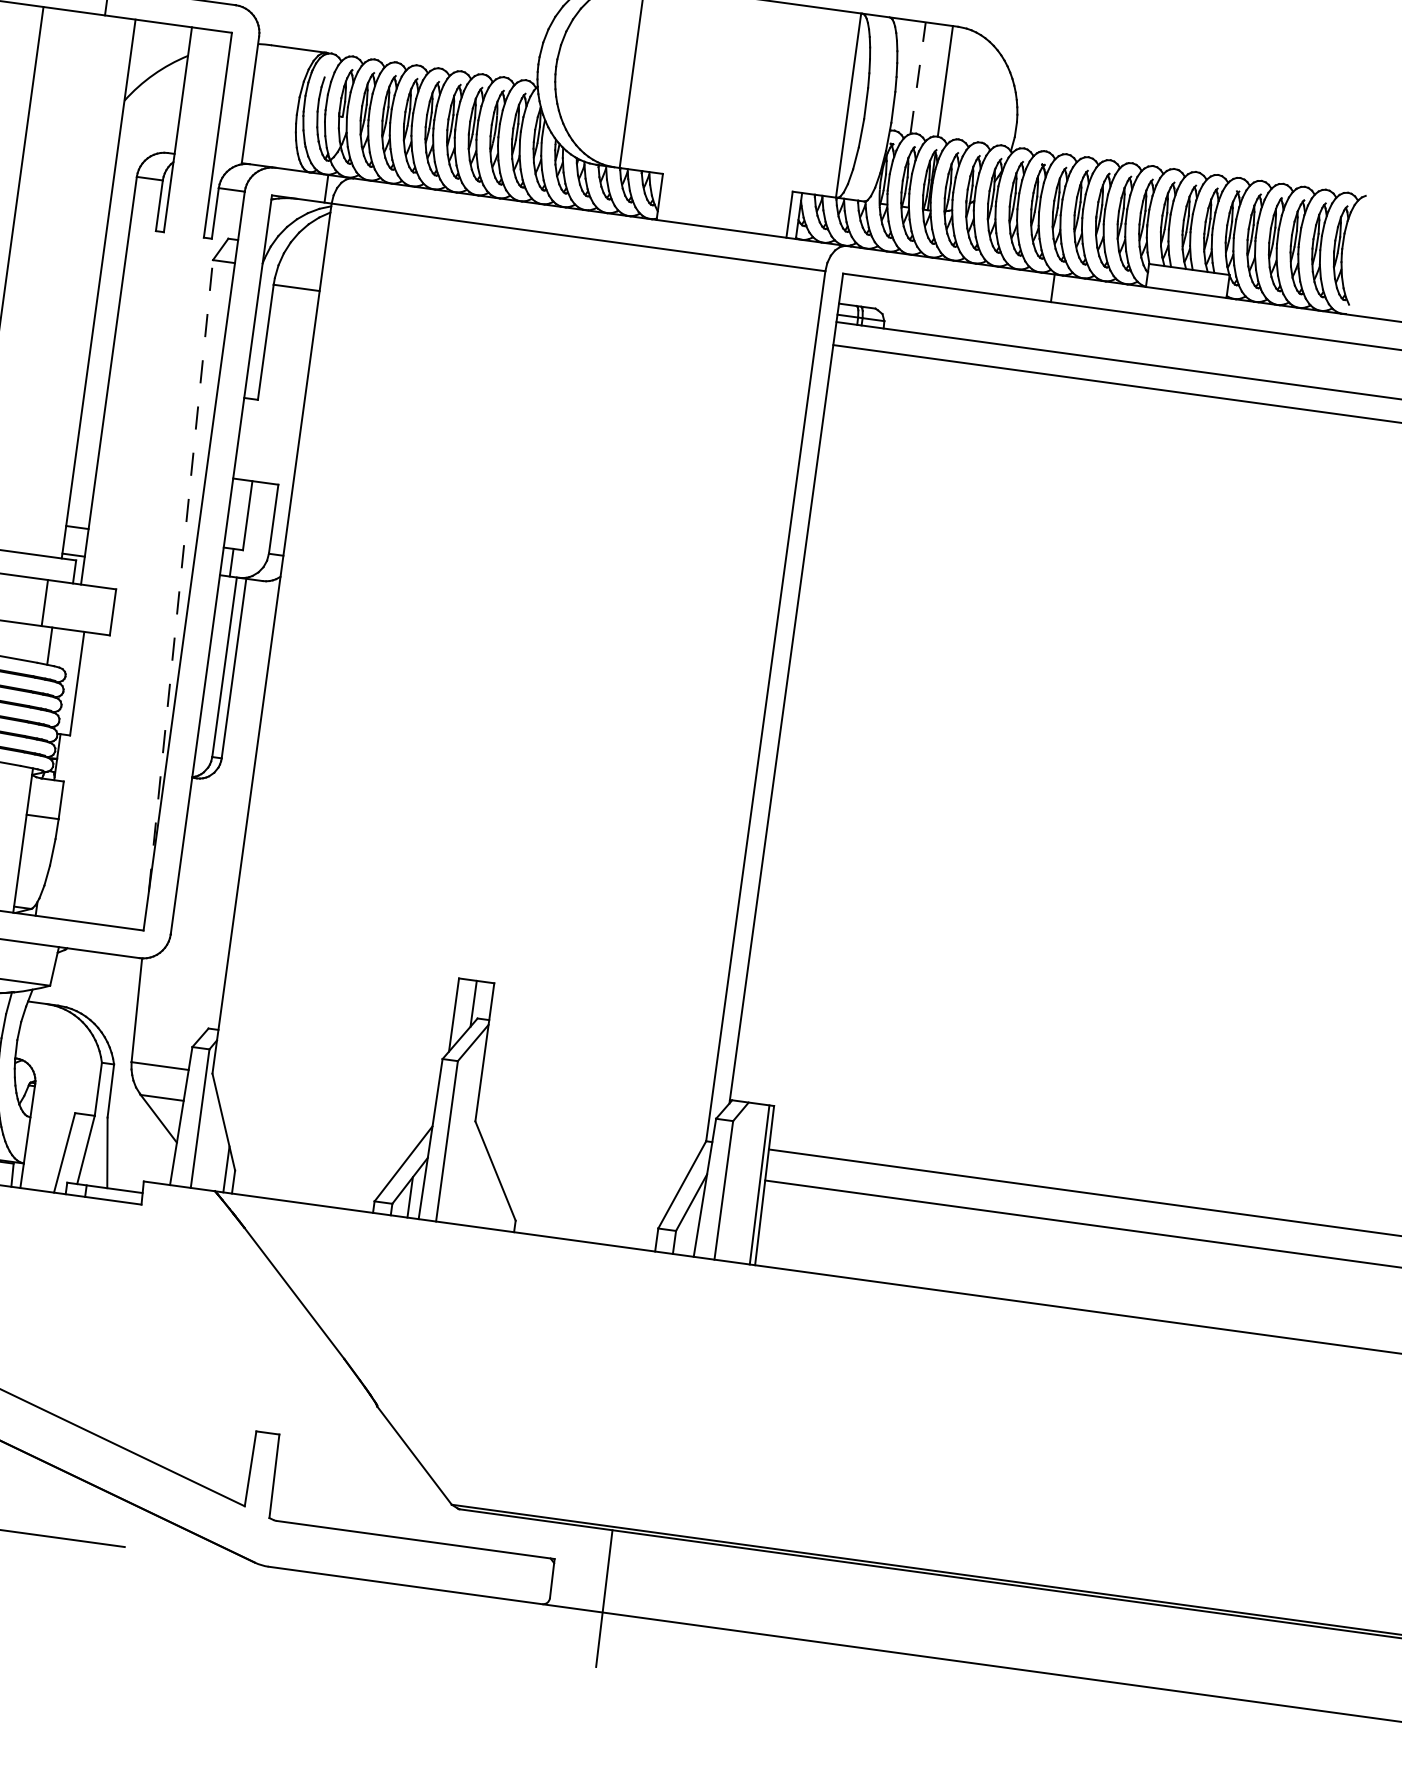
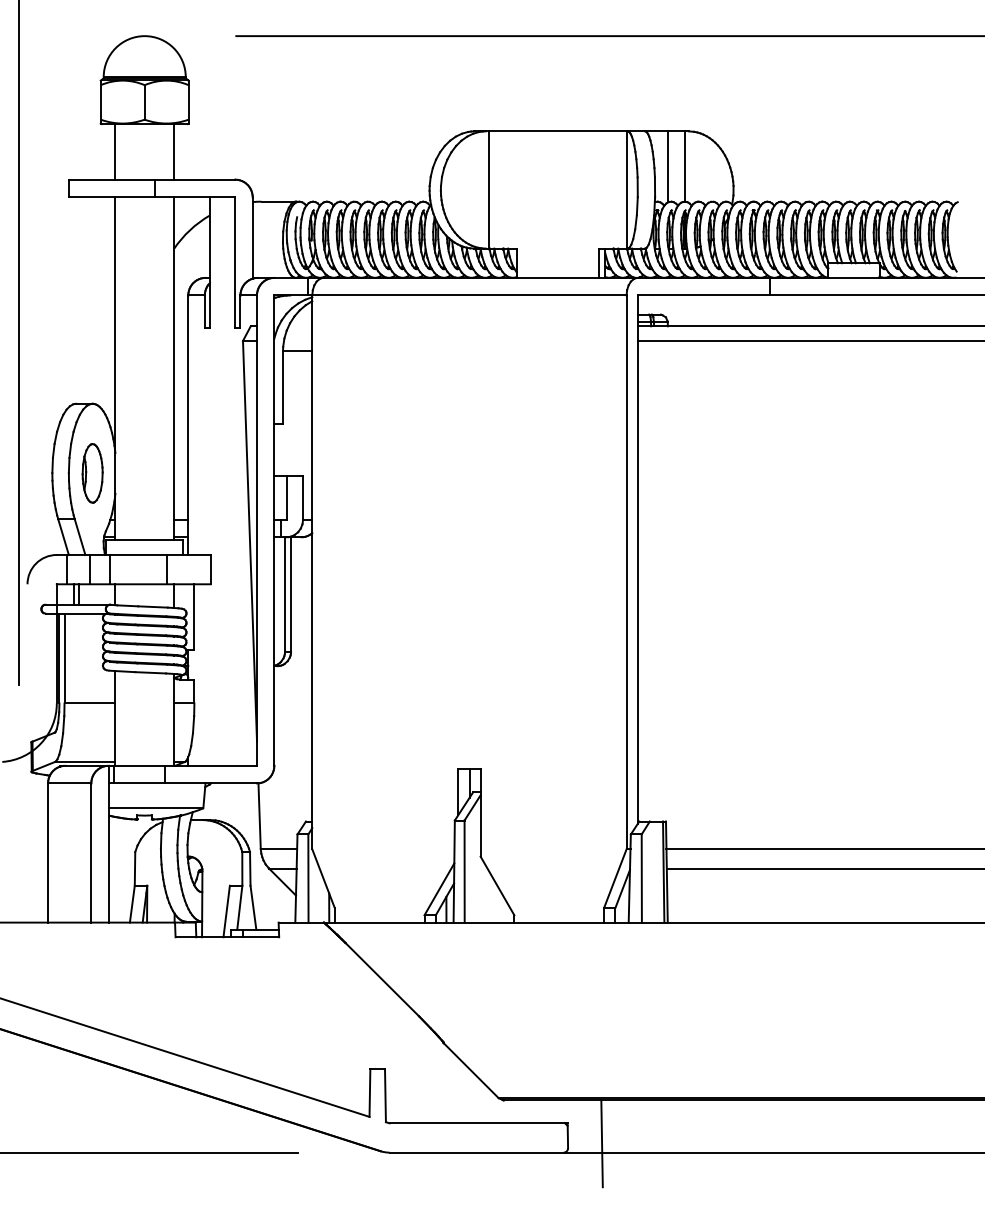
line: (918, 77) -> (668, 166), dashed -> solid
line: (180, 574) -> (249, 540), dashed -> solid

